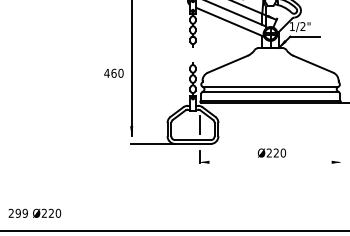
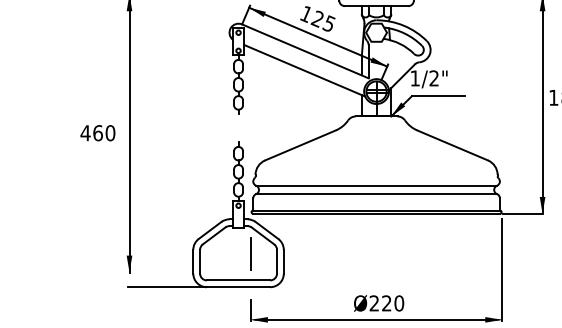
text: (113, 72) -> (97, 131), moved
line: (341, 133) -> (502, 268), added
line: (270, 162) -> (376, 320), added

